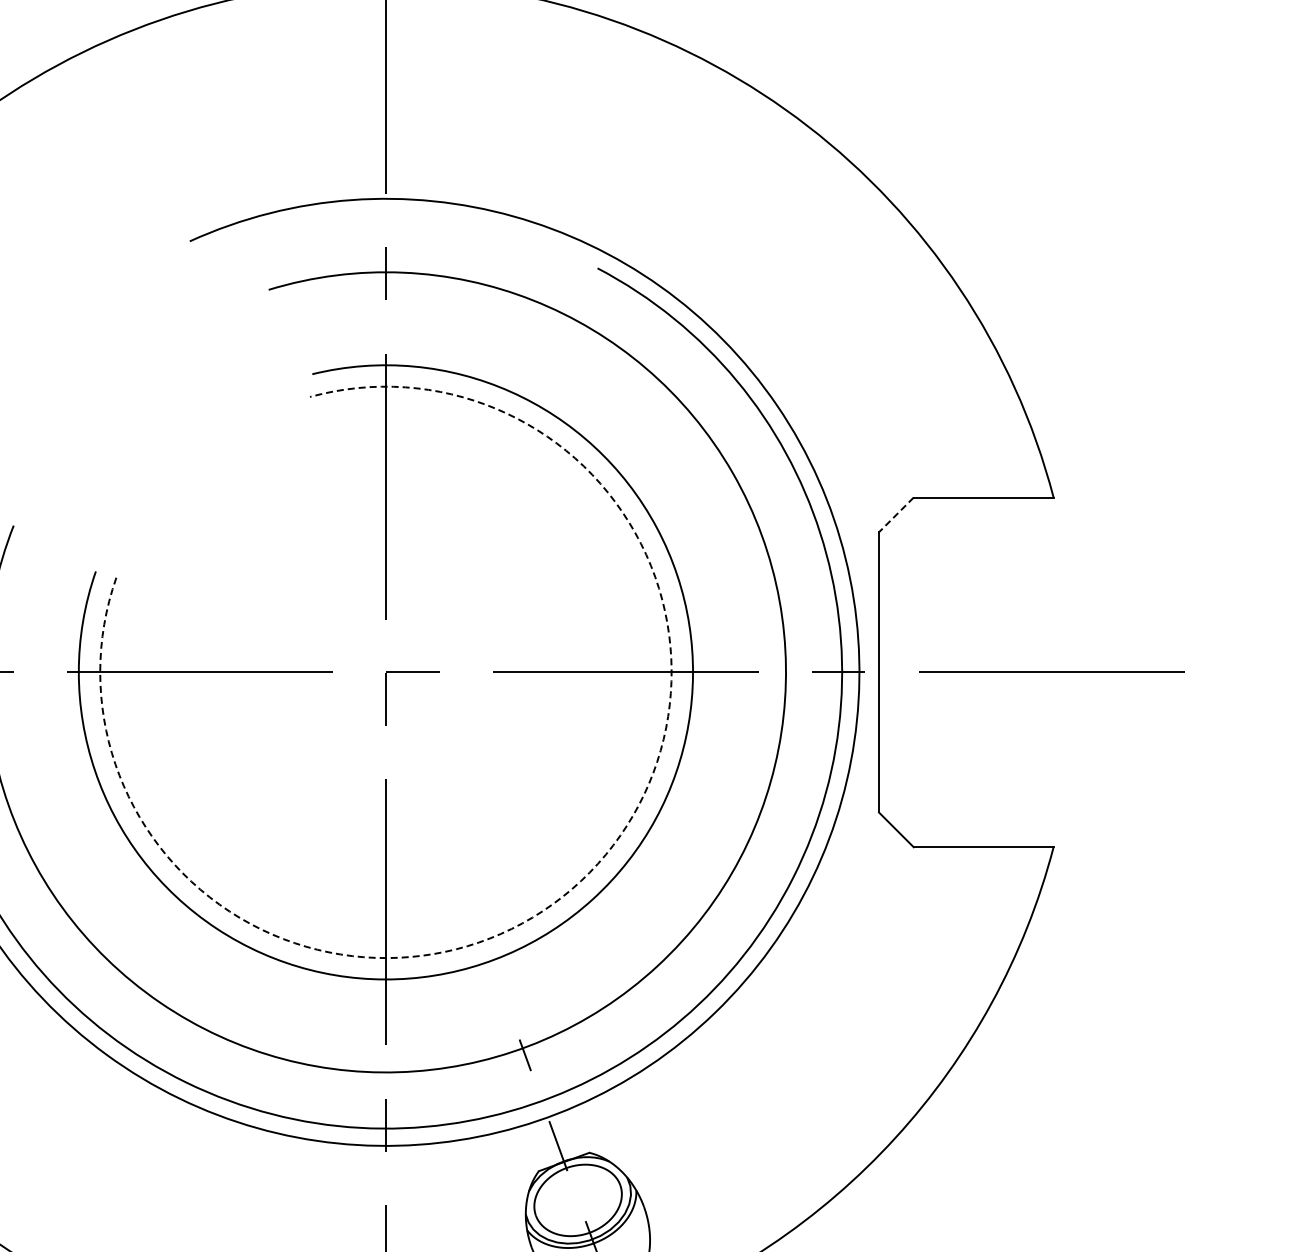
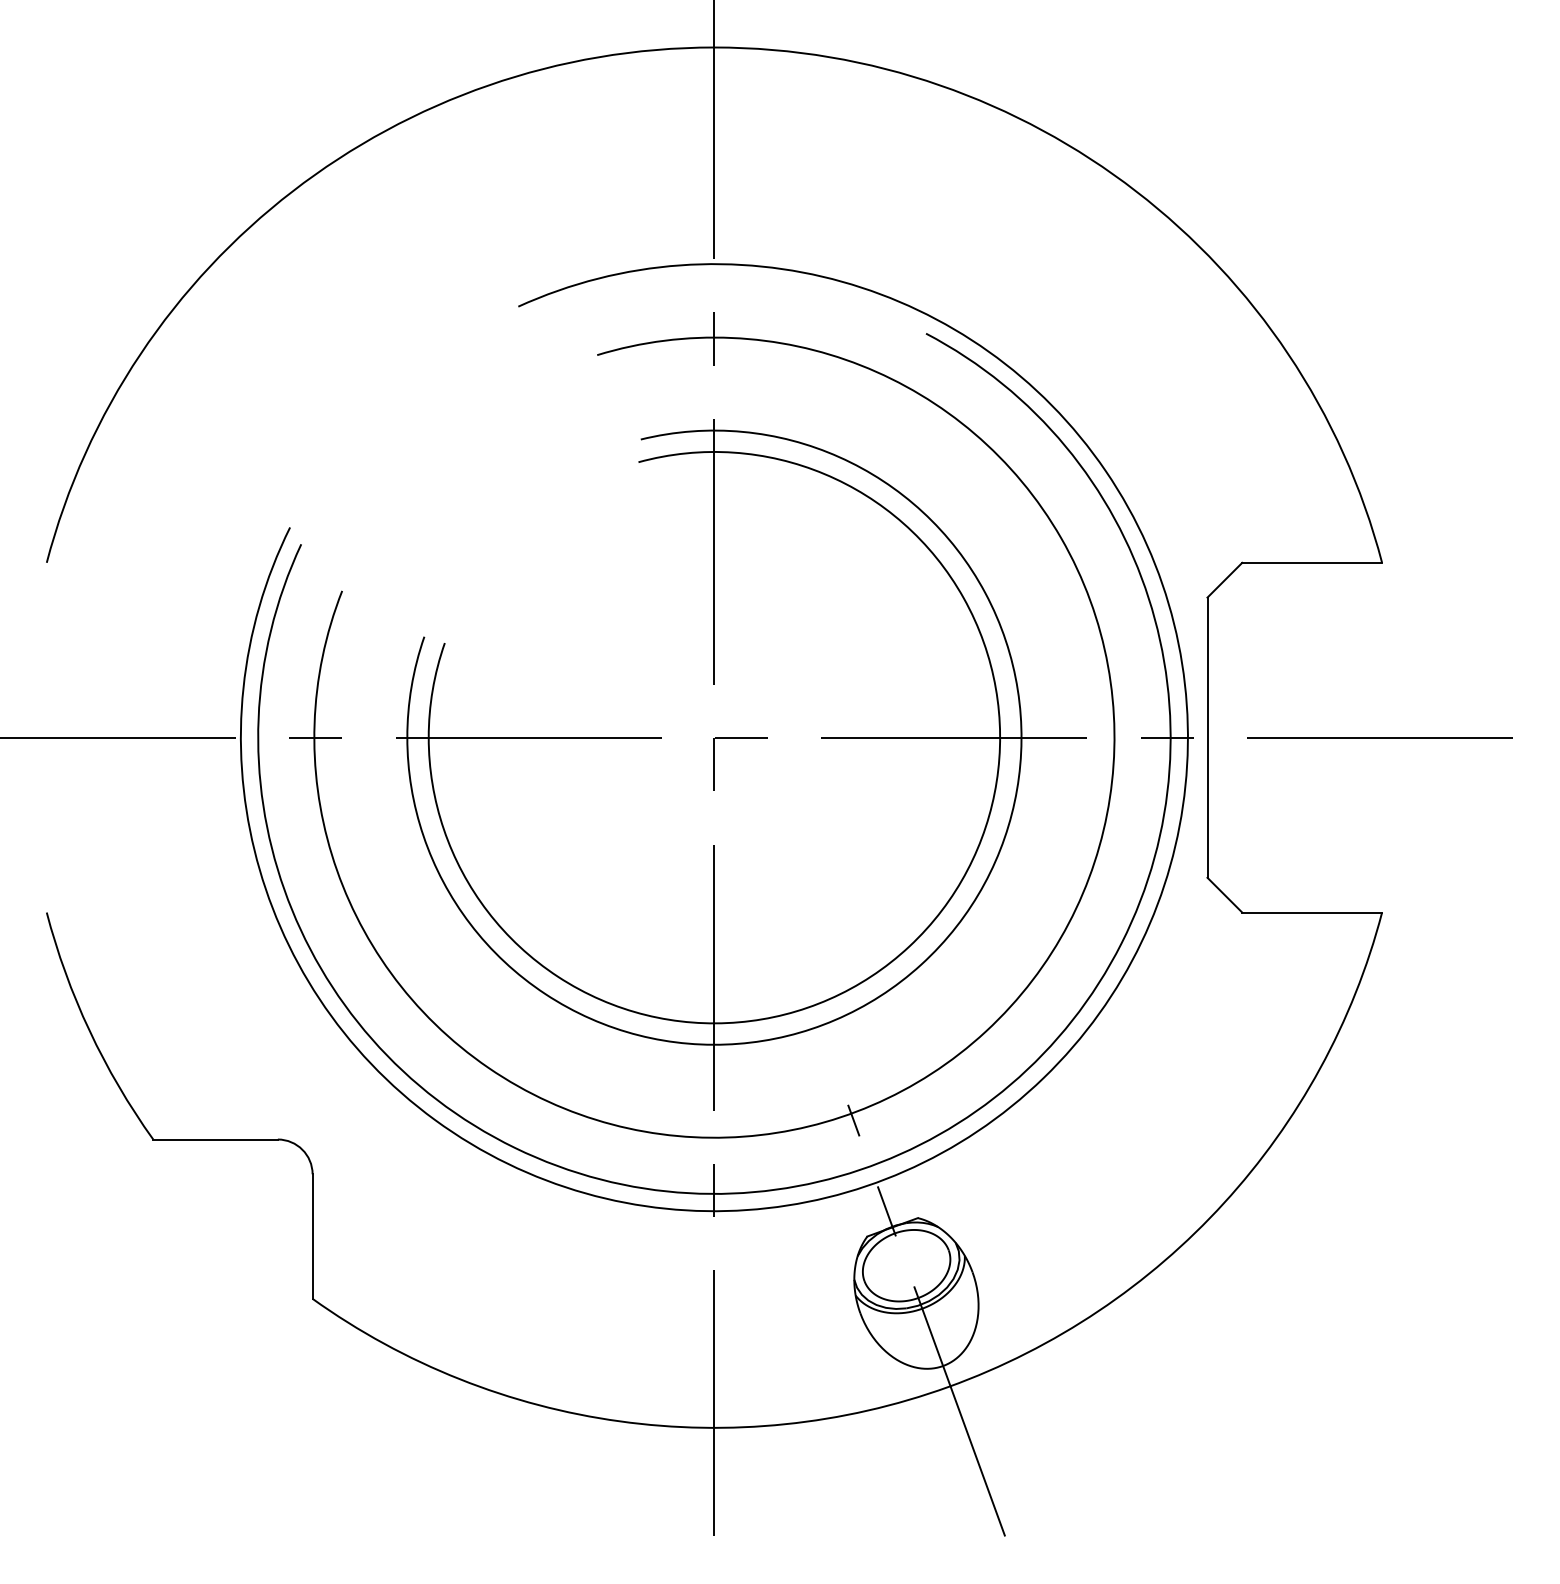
line: (896, 515) -> (1224, 580), dashed -> solid
arc: (581, 881) -> (909, 946), dashed -> solid

